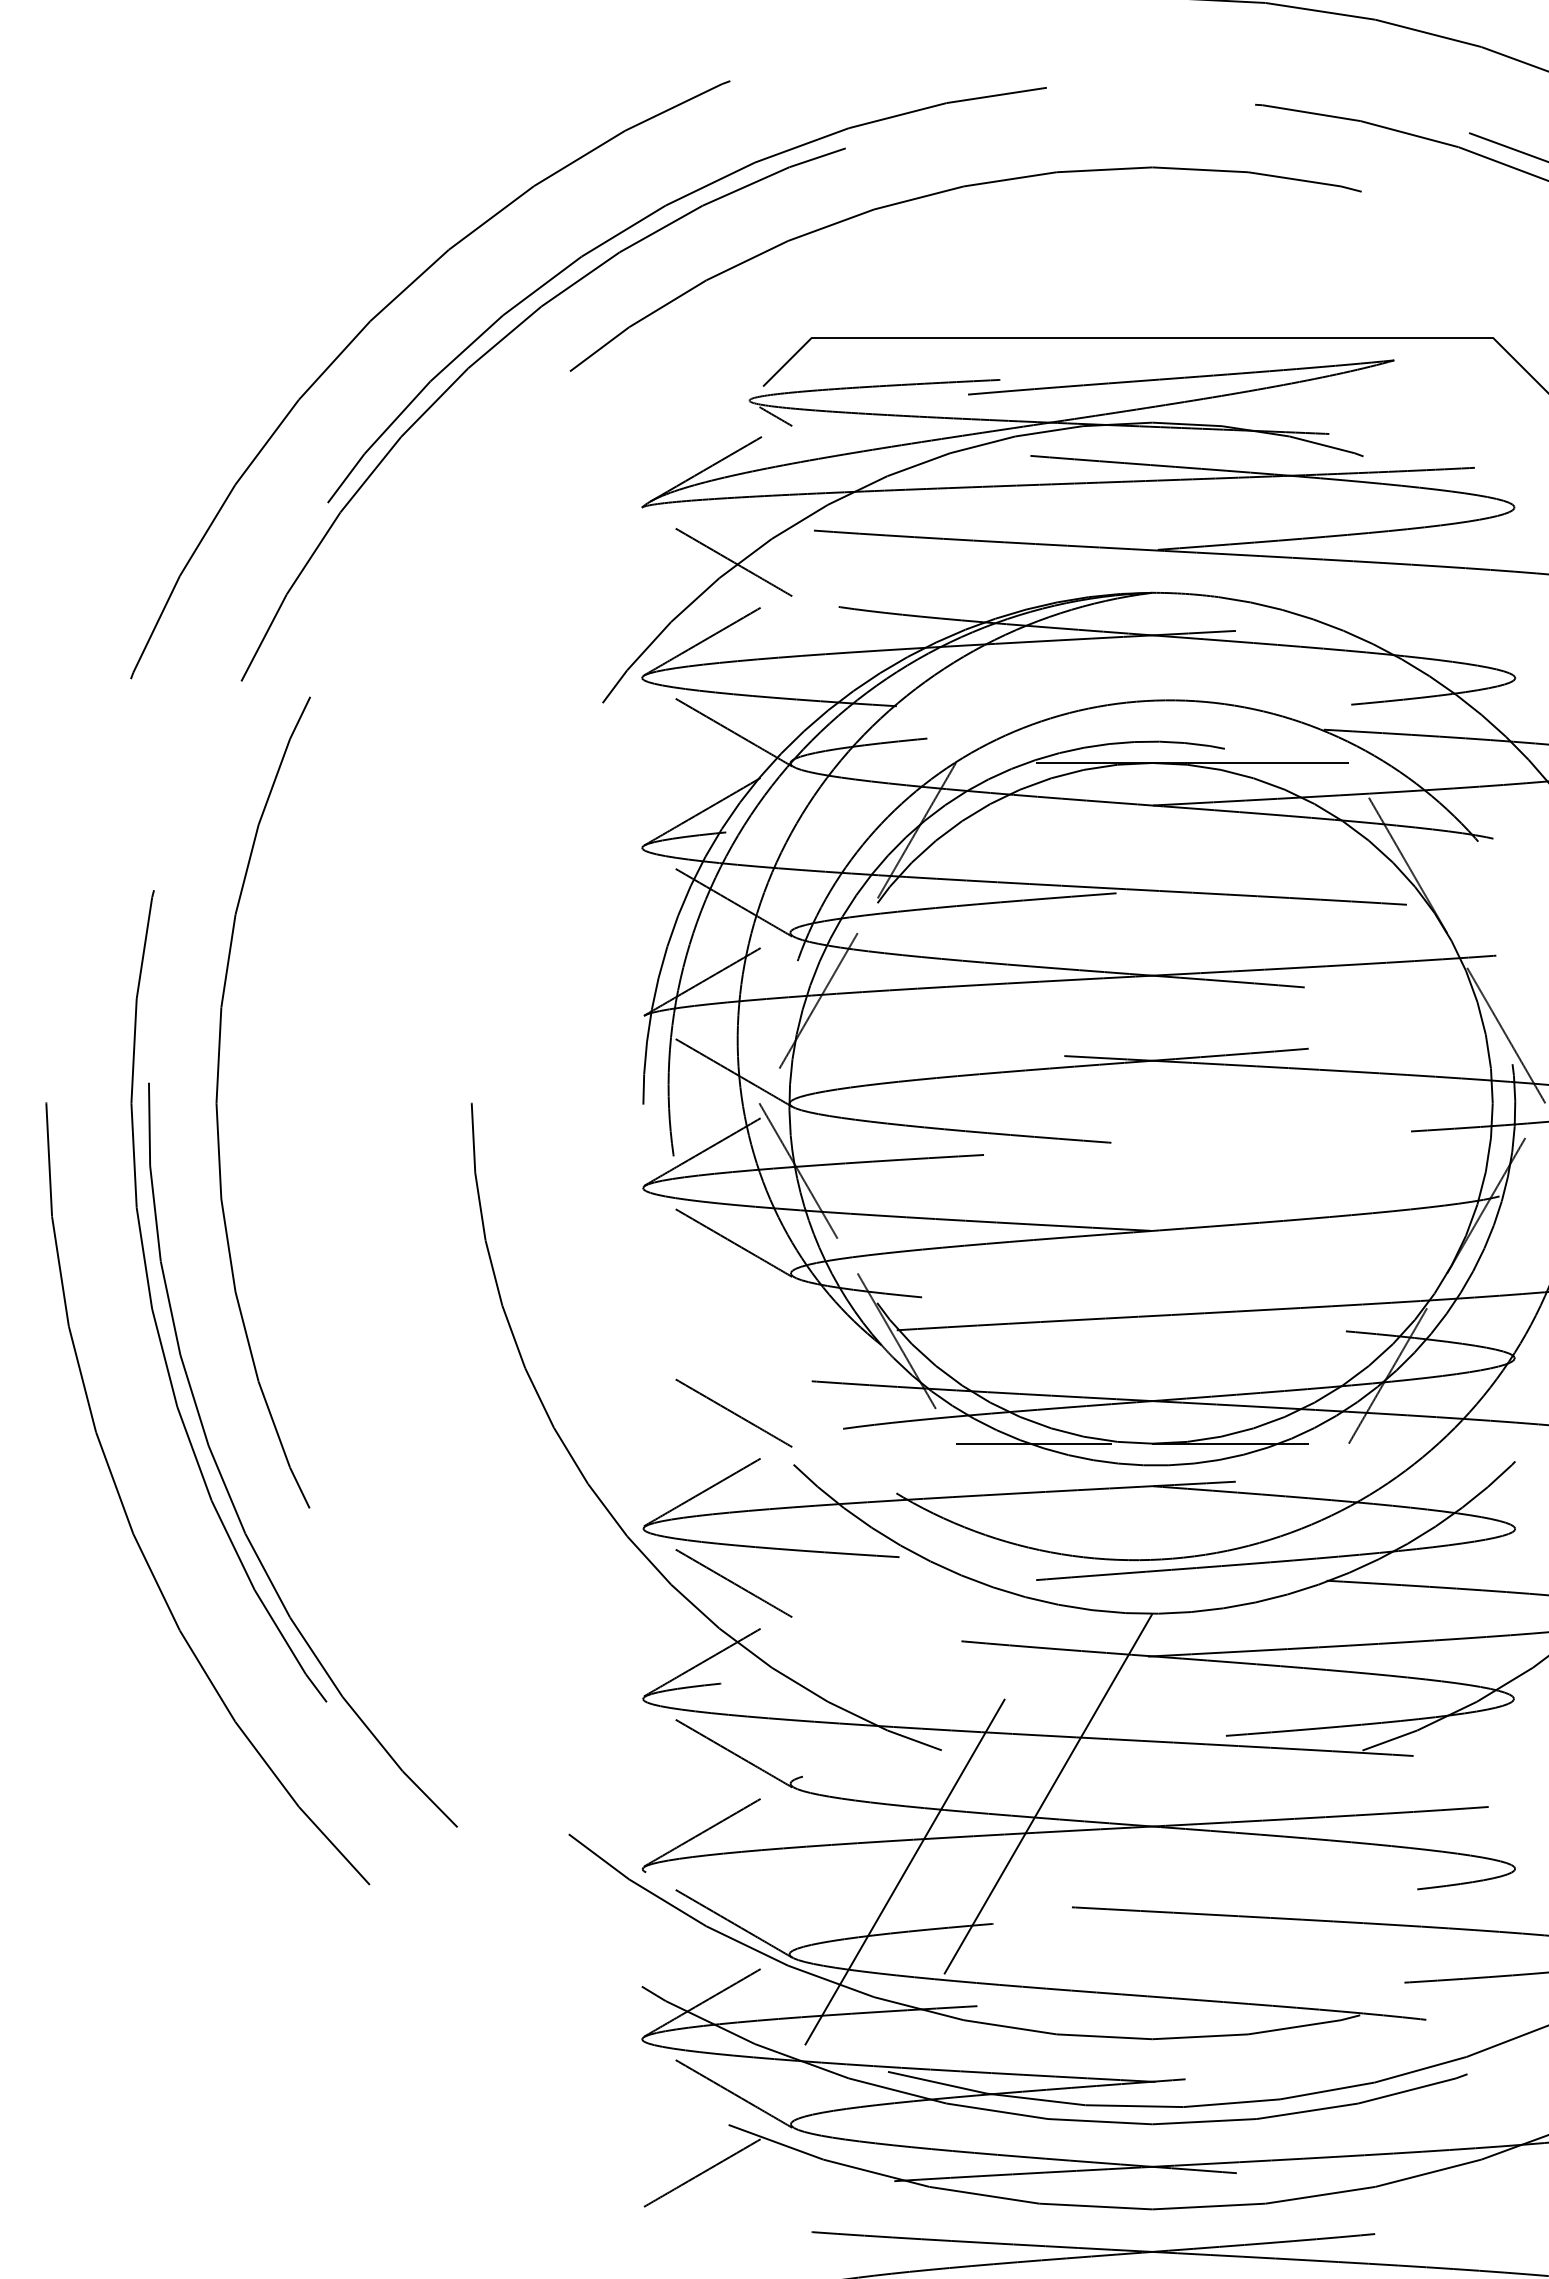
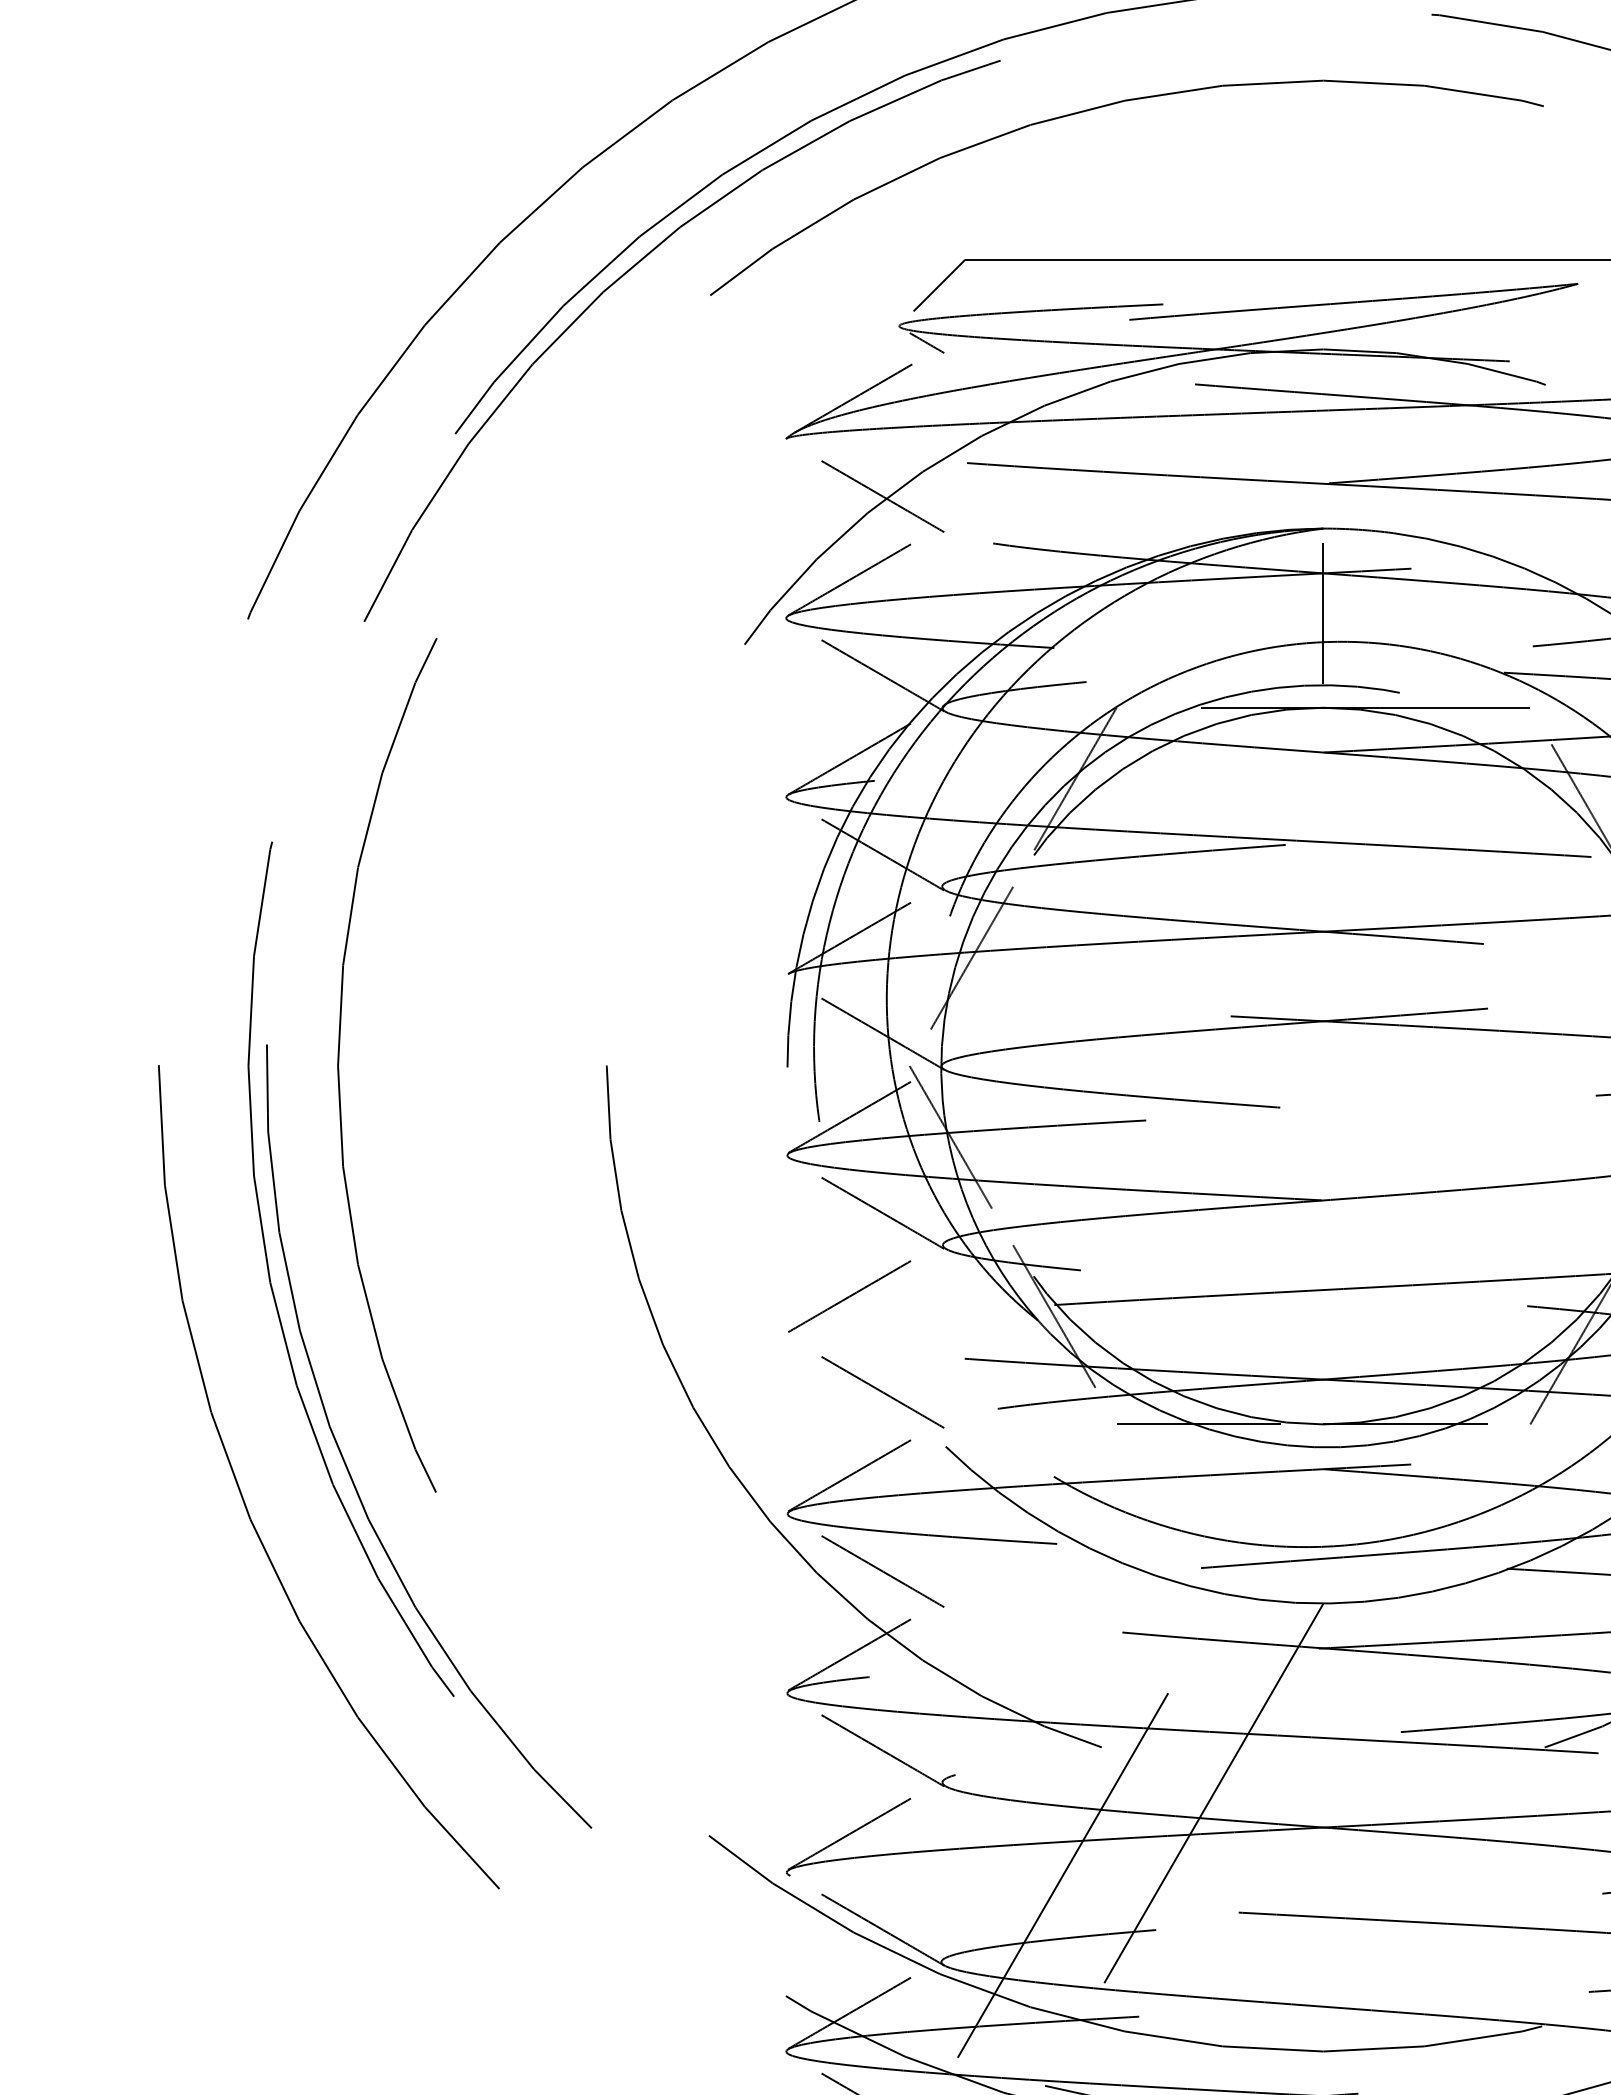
line: (1152, 666) -> (1323, 606), added
line: (701, 1322) -> (848, 1296), added

